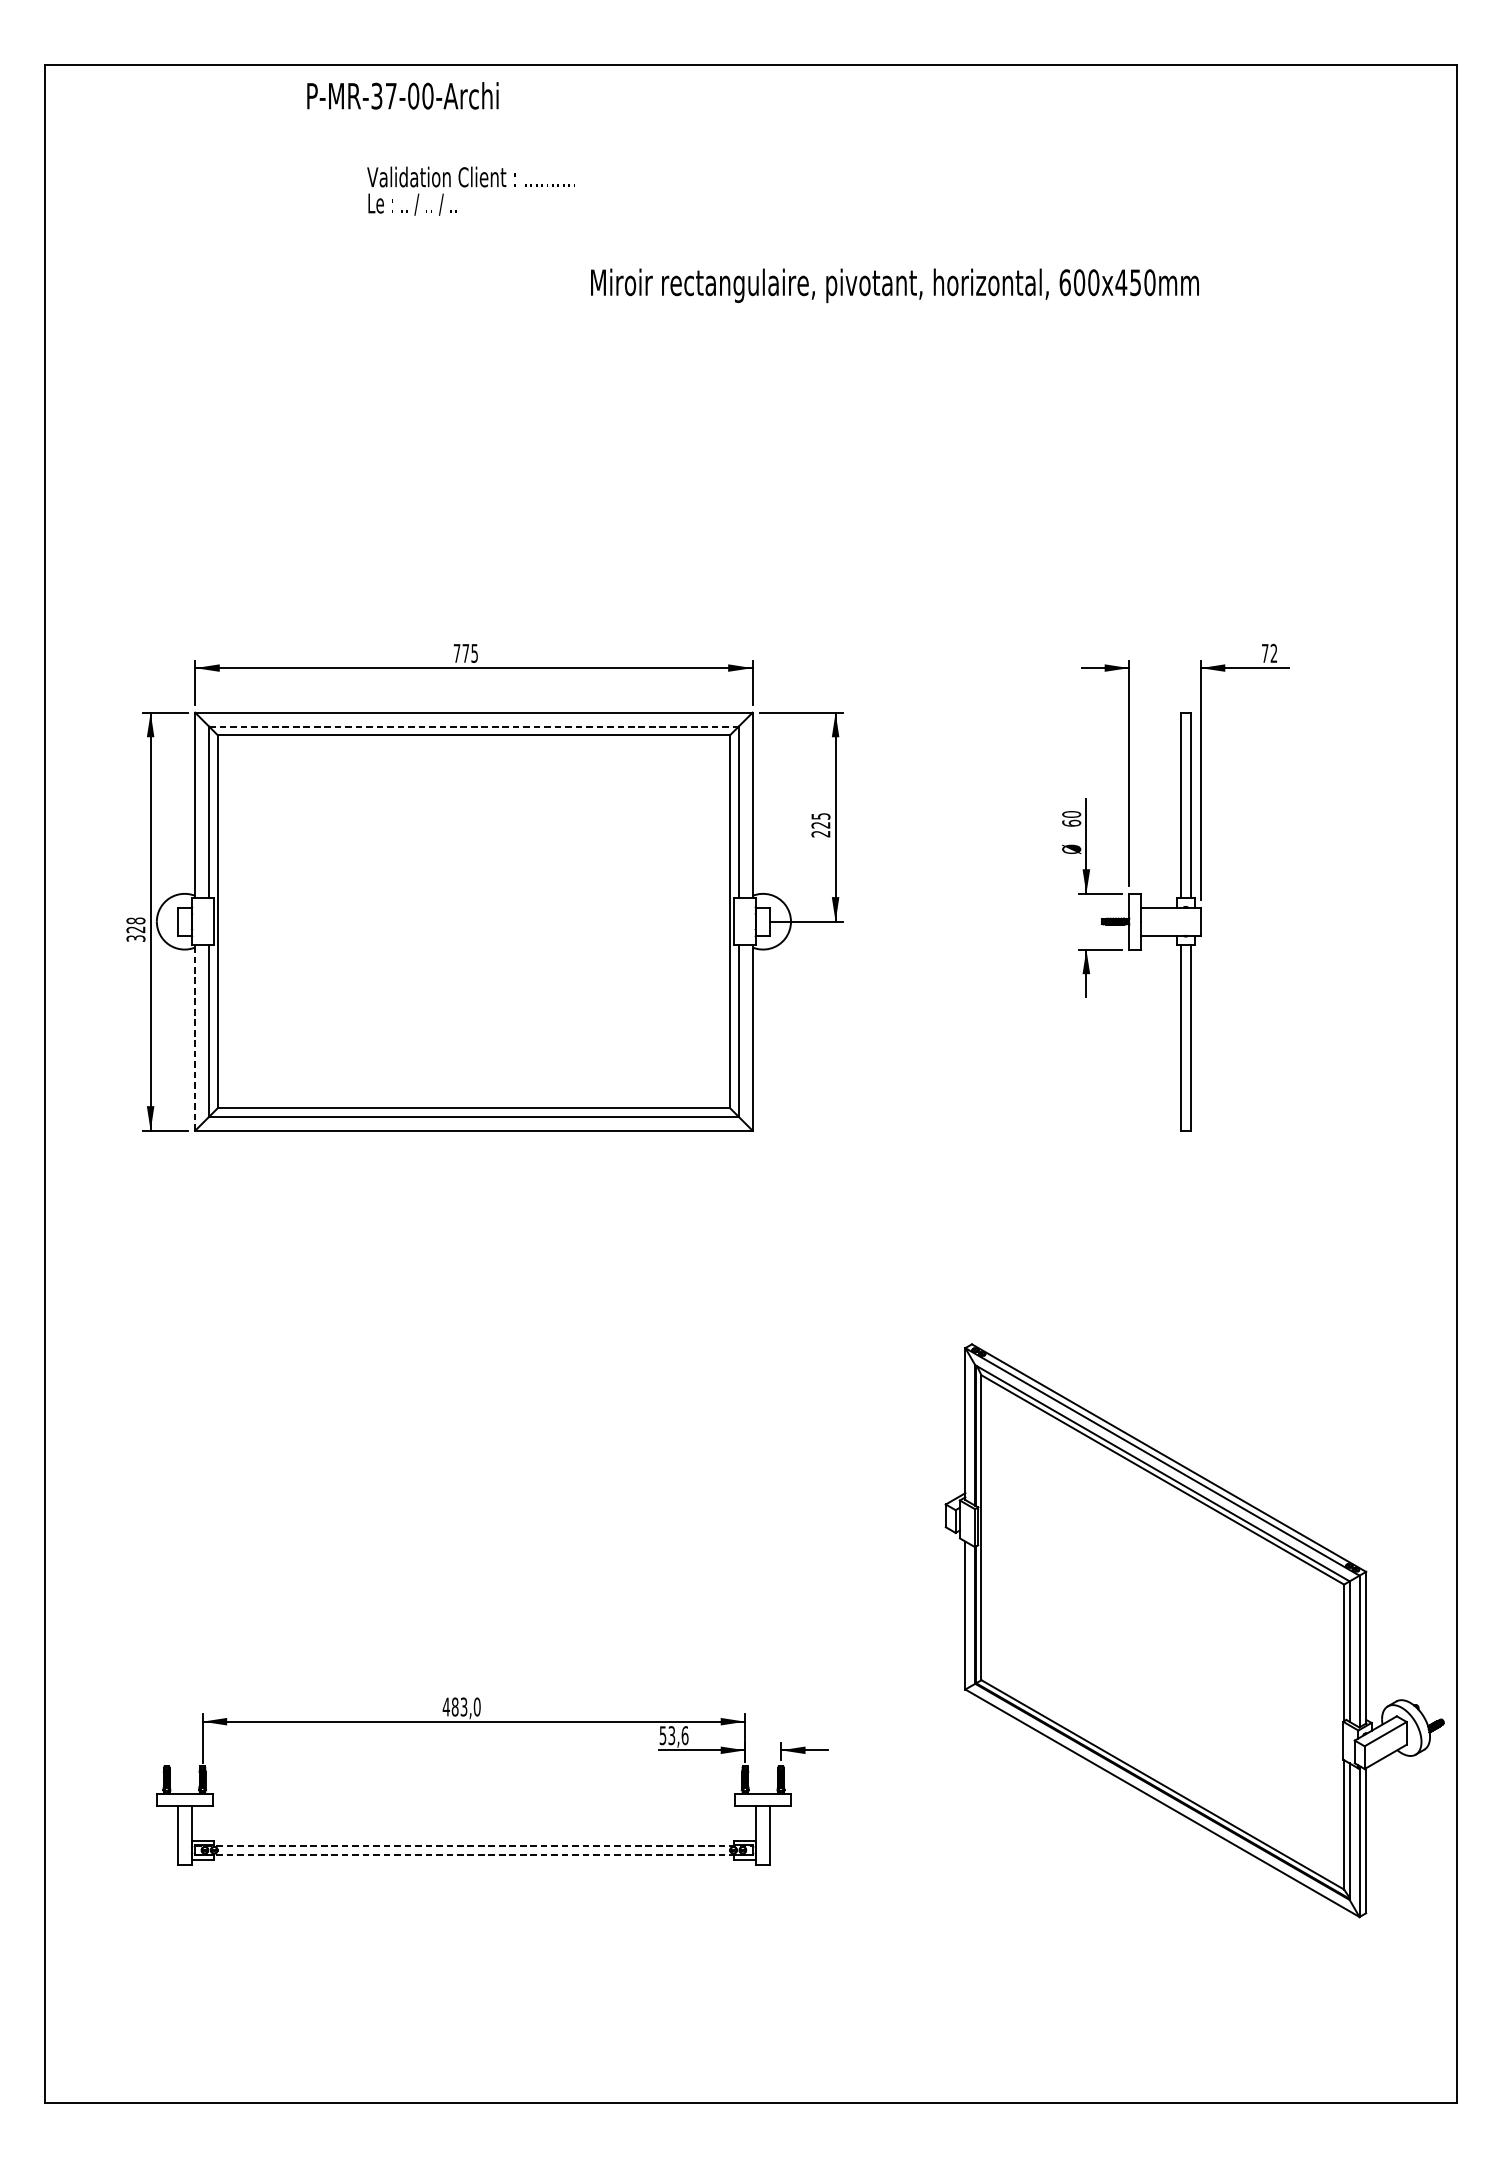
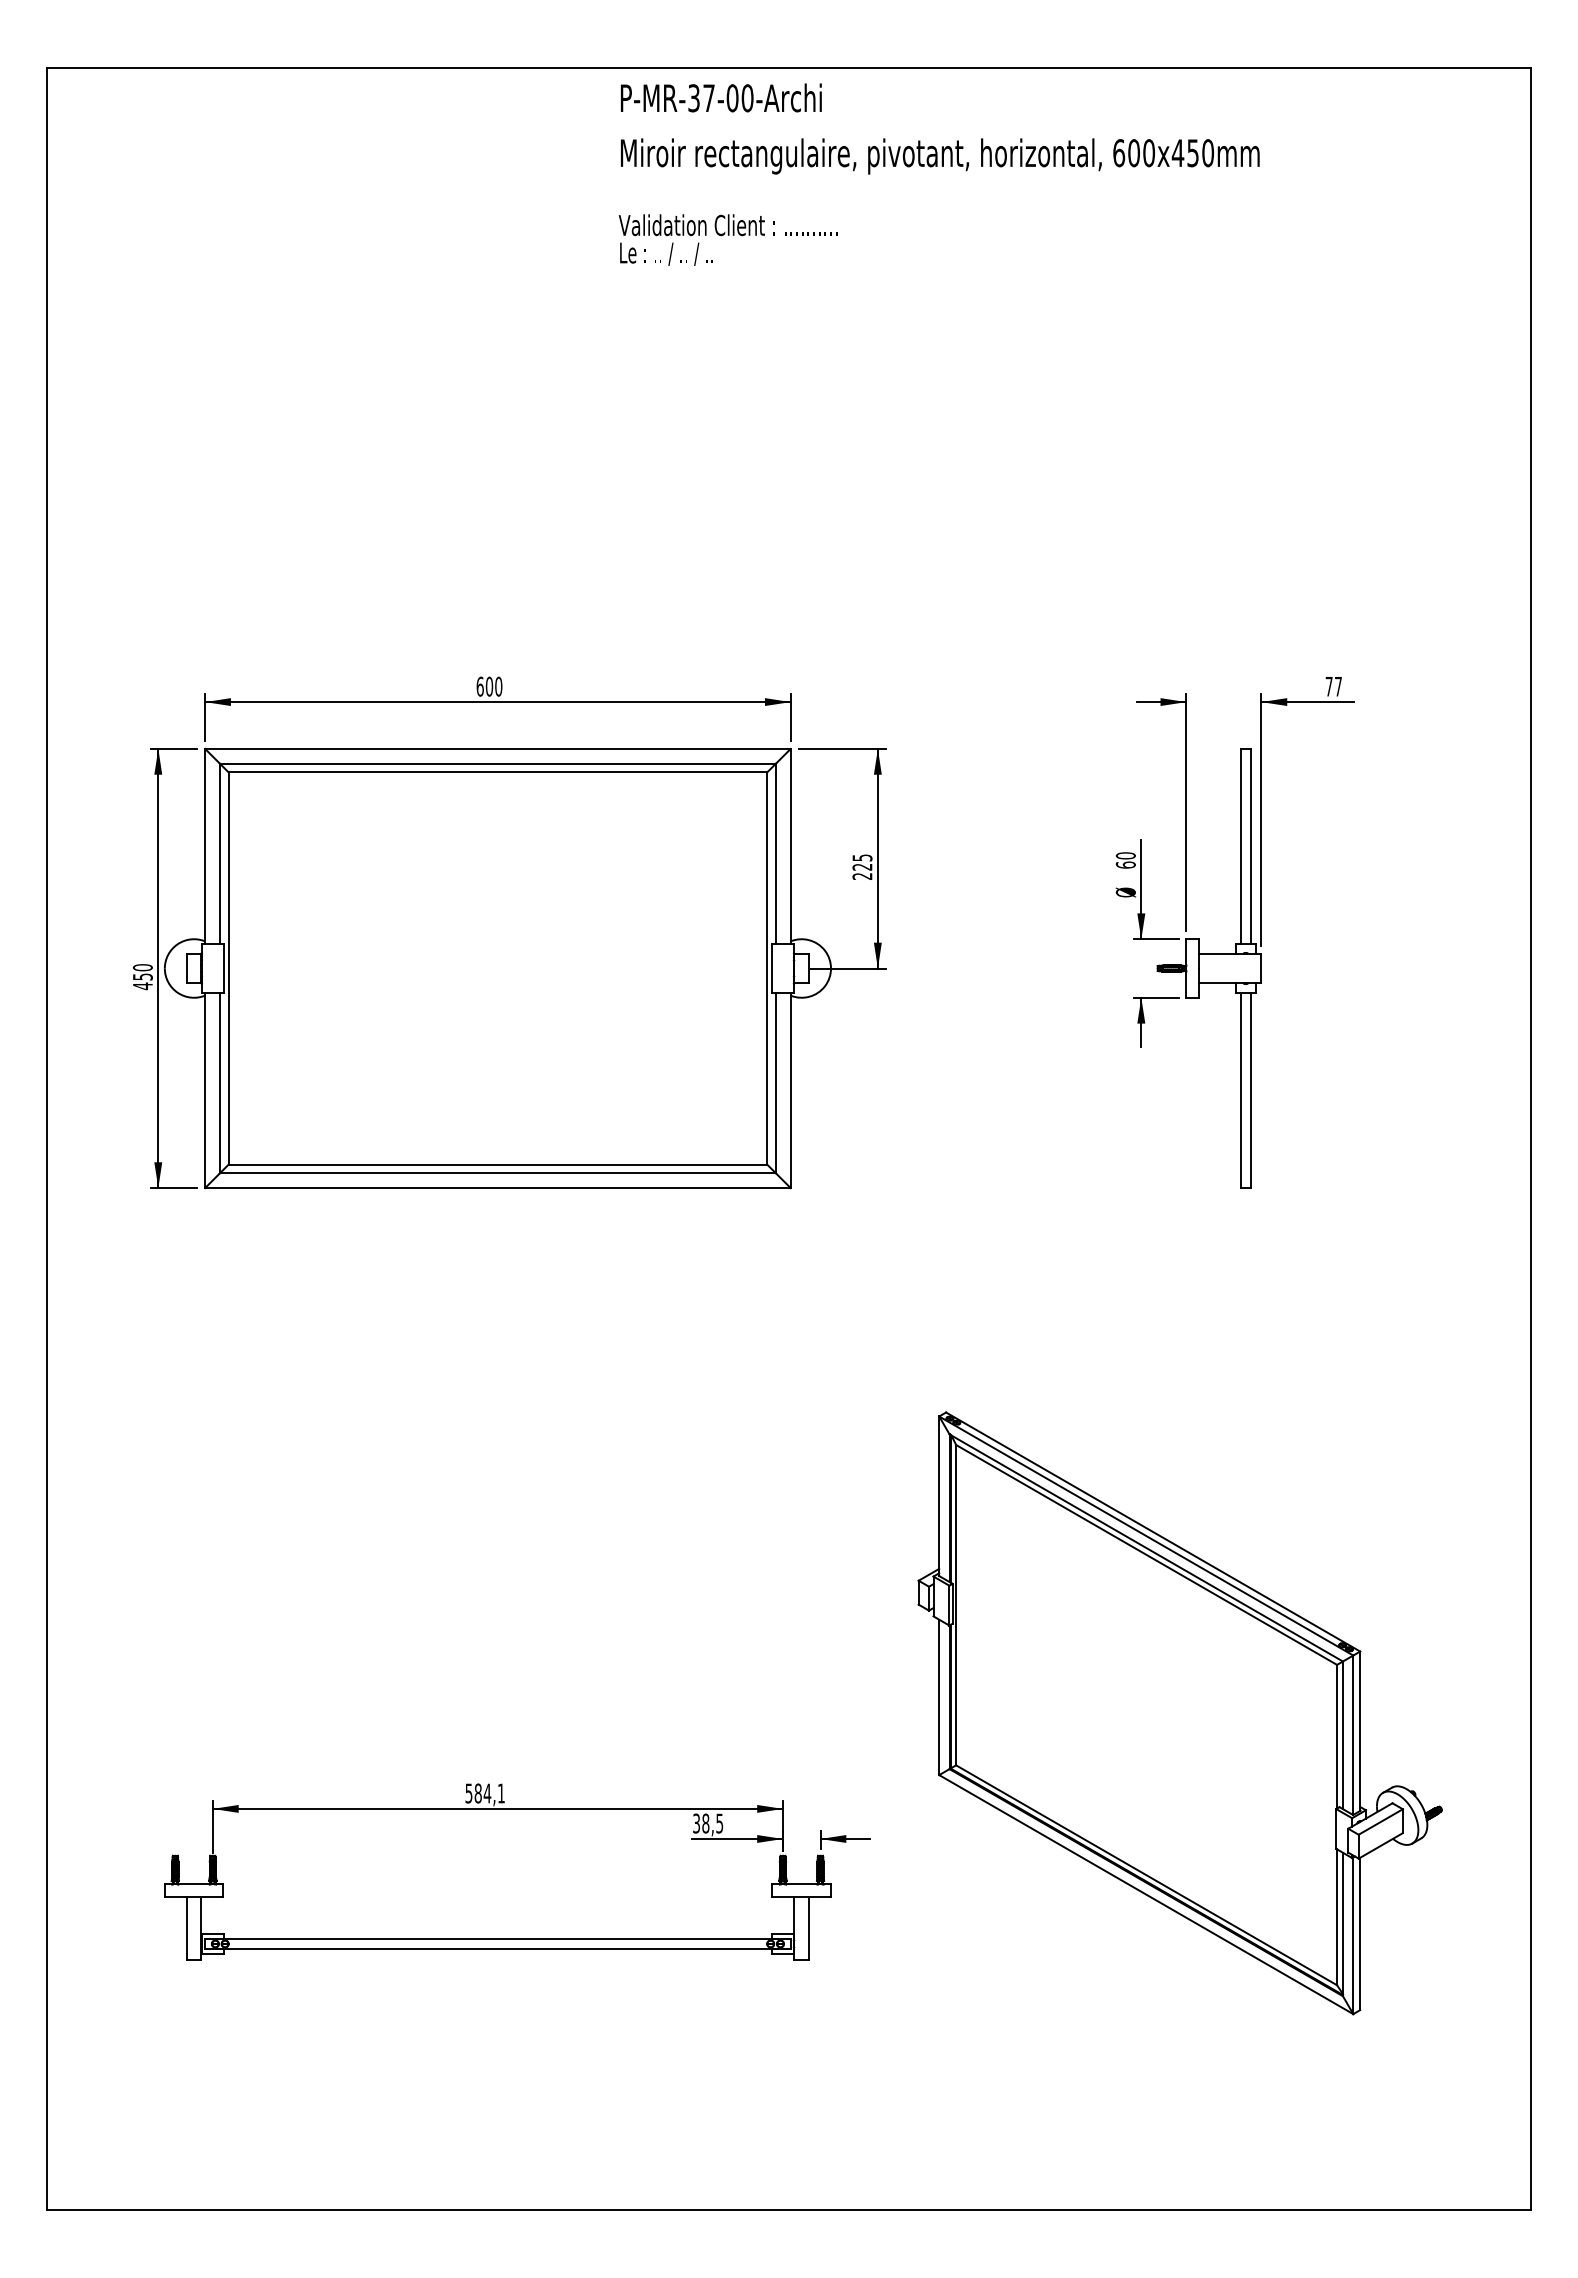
text: (403, 95) -> (721, 97), moved
text: (470, 190) -> (727, 239), moved
text: (895, 285) -> (940, 156), moved
text: (465, 653) -> (489, 686), 775 -> 600
text: (1274, 653) -> (1338, 686), 72 -> 77
line: (474, 726) -> (498, 763), dashed -> solid
text: (135, 930) -> (142, 977), 328 -> 450
line: (195, 1037) -> (205, 1090), dashed -> solid
part: (1194, 1630) -> (1179, 1713), moved
text: (462, 1707) -> (485, 1793), 483,0 -> 584,1
text: (674, 1735) -> (708, 1823), 53,6 -> 38,5
line: (473, 1845) -> (497, 1939), dashed -> solid
line: (473, 1854) -> (497, 1948), dashed -> solid

